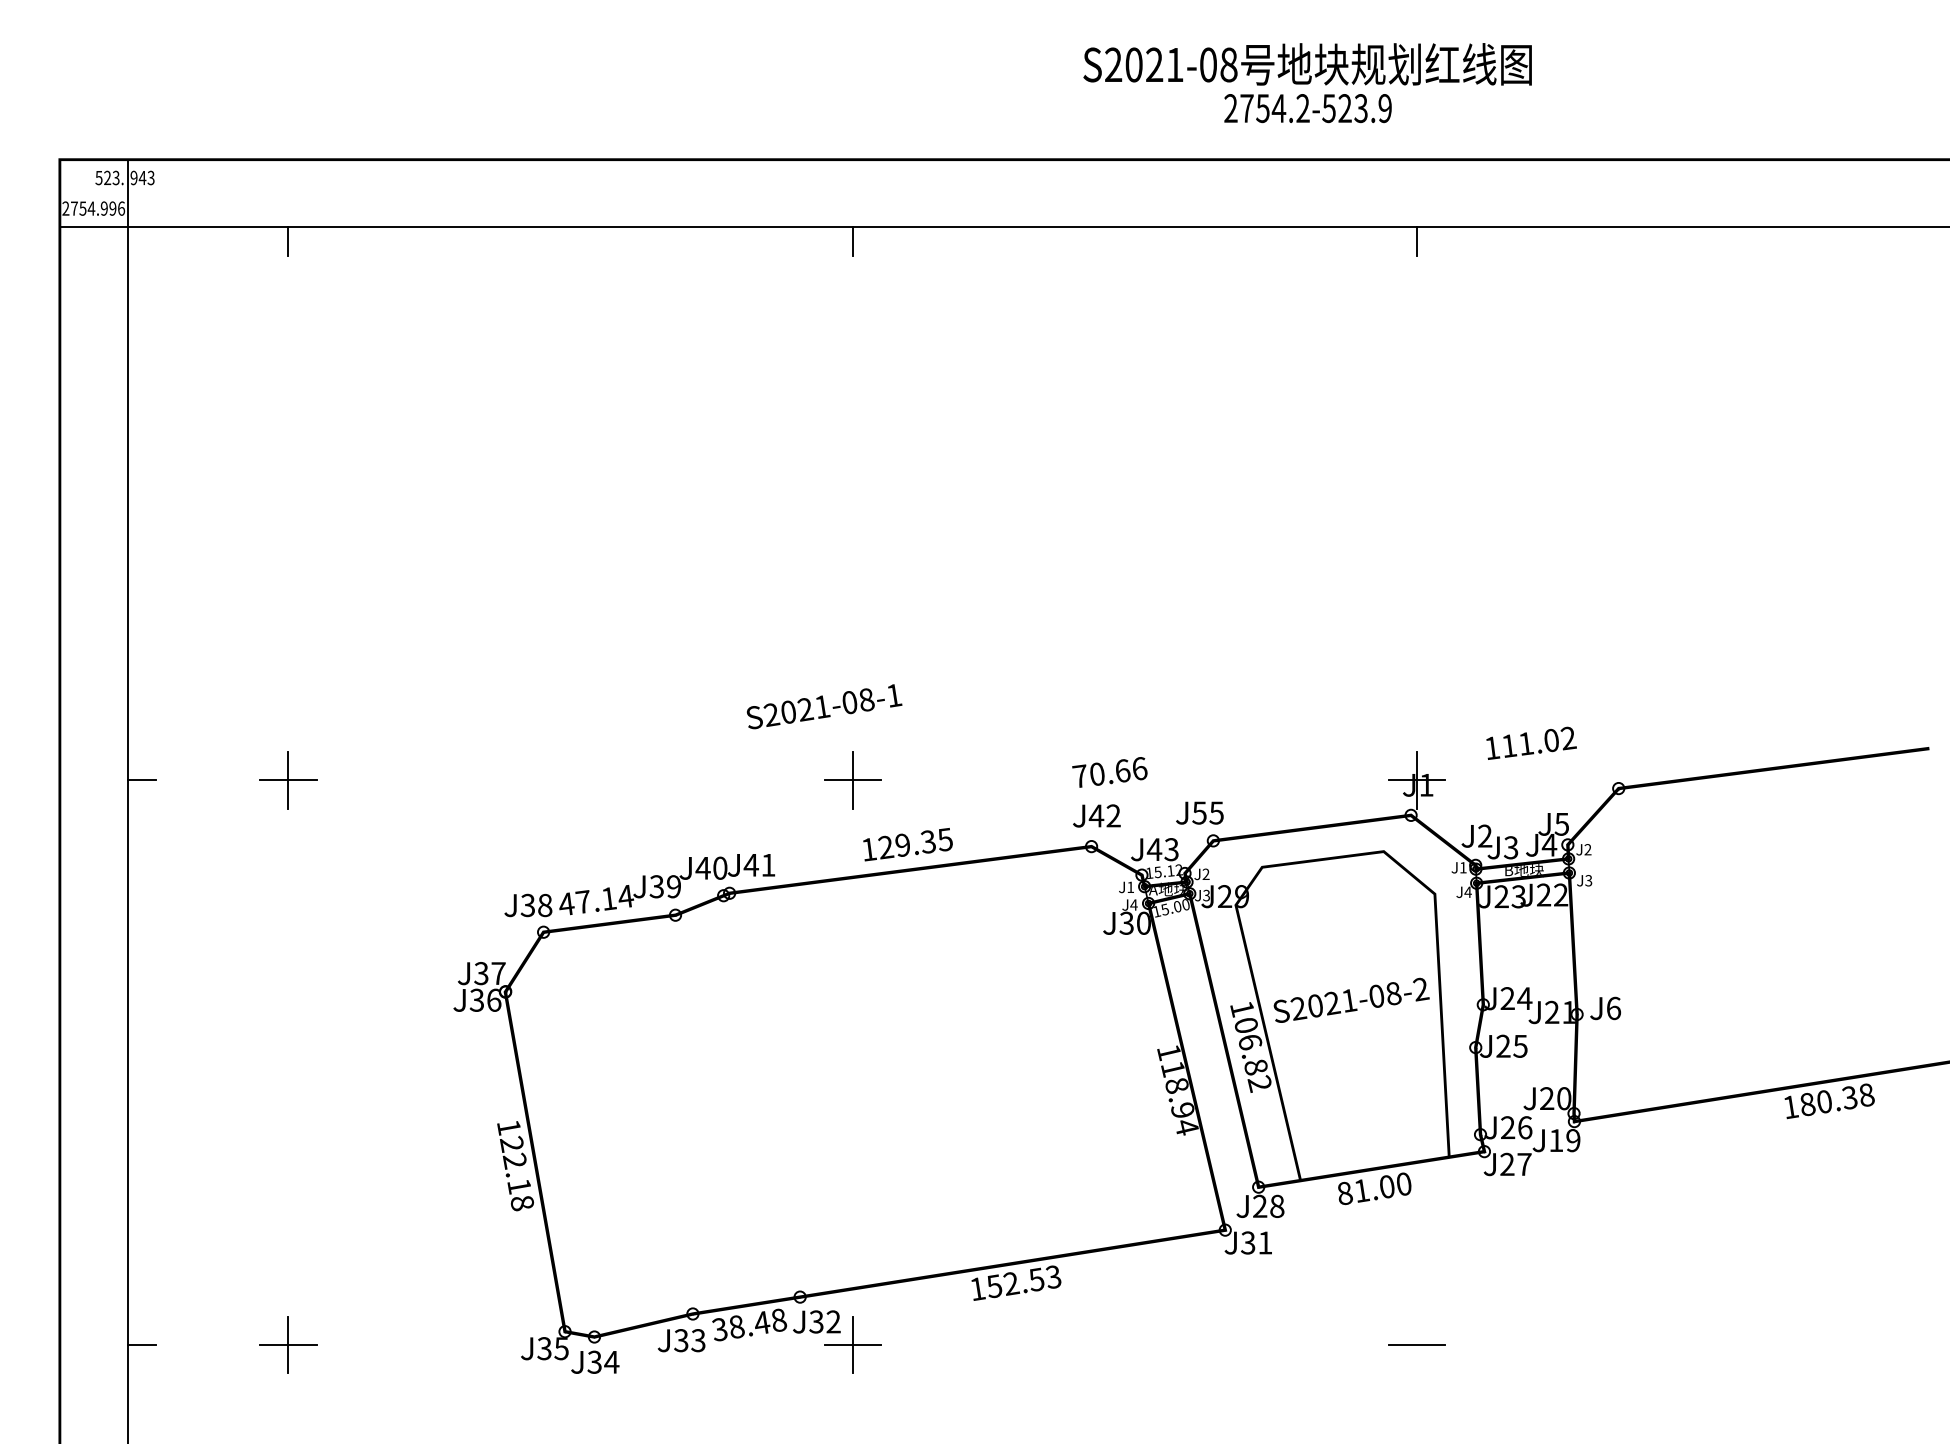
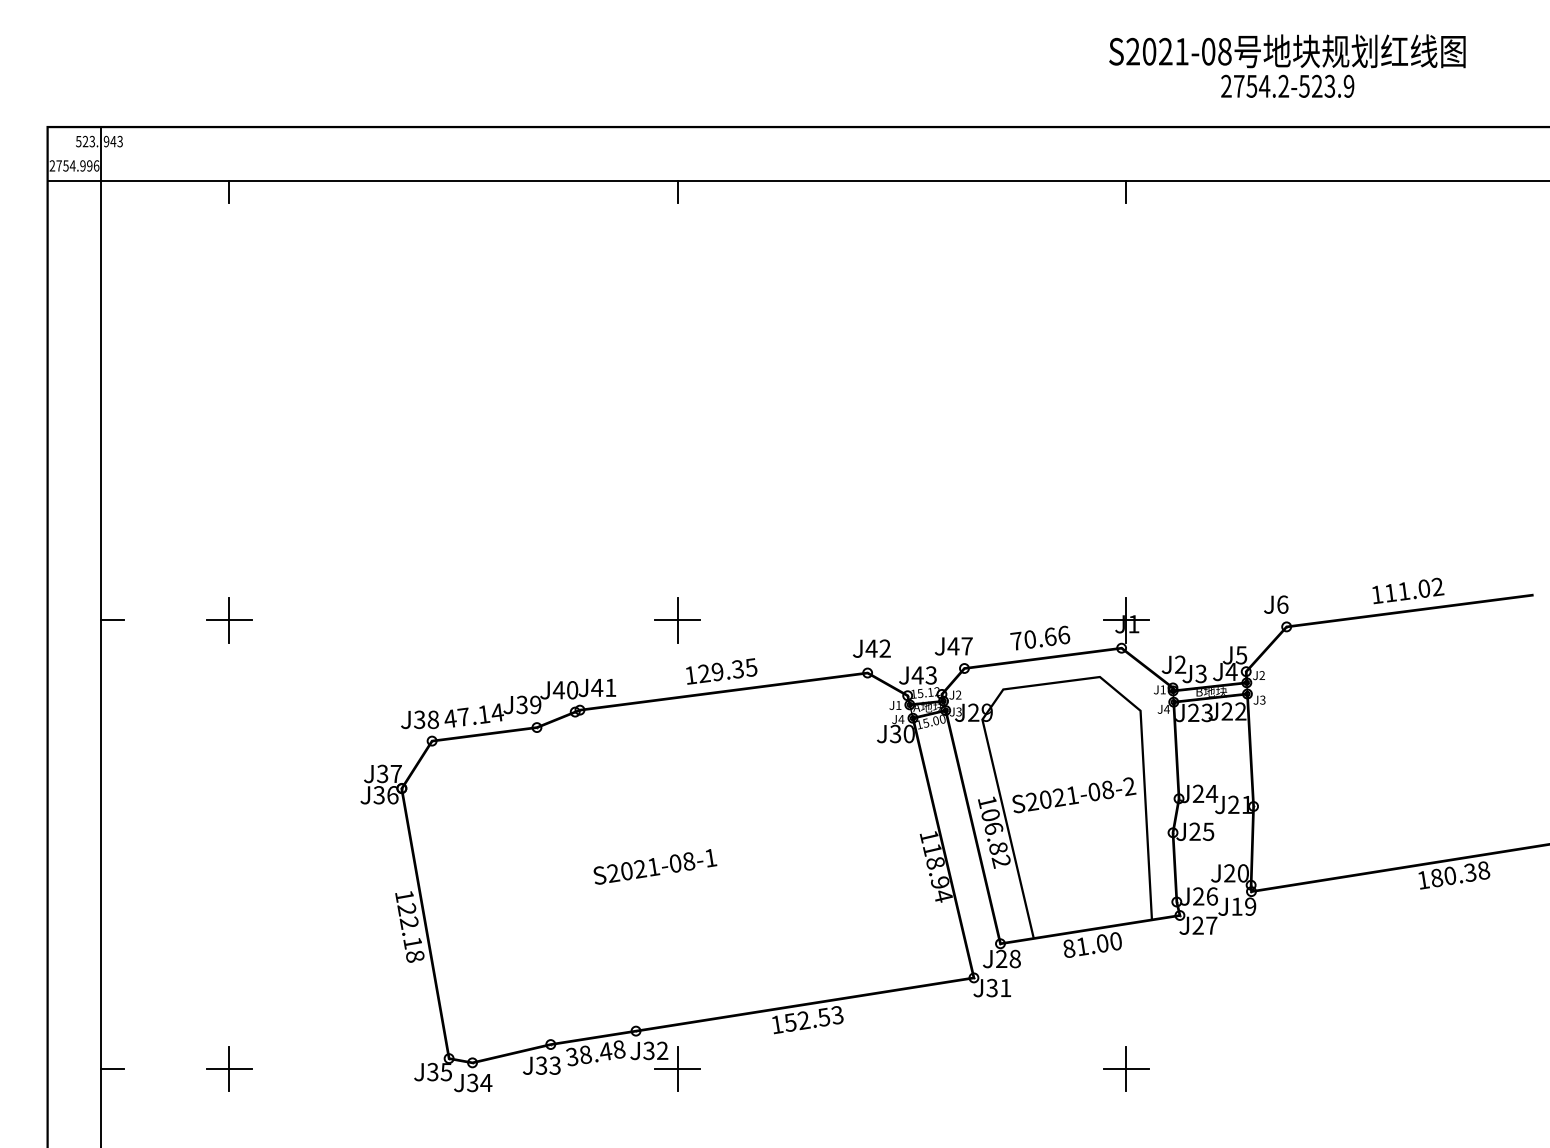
text: (1307, 82) -> (1287, 65), moved
text: (824, 706) -> (655, 866), moved
text: (1531, 742) -> (1408, 590), moved
text: (1110, 771) -> (1040, 637), moved
text: (1207, 813) -> (959, 646), J55 -> J47
text: (1605, 1008) -> (1276, 604), moved
line: (1417, 1344) -> (1126, 1068), added

